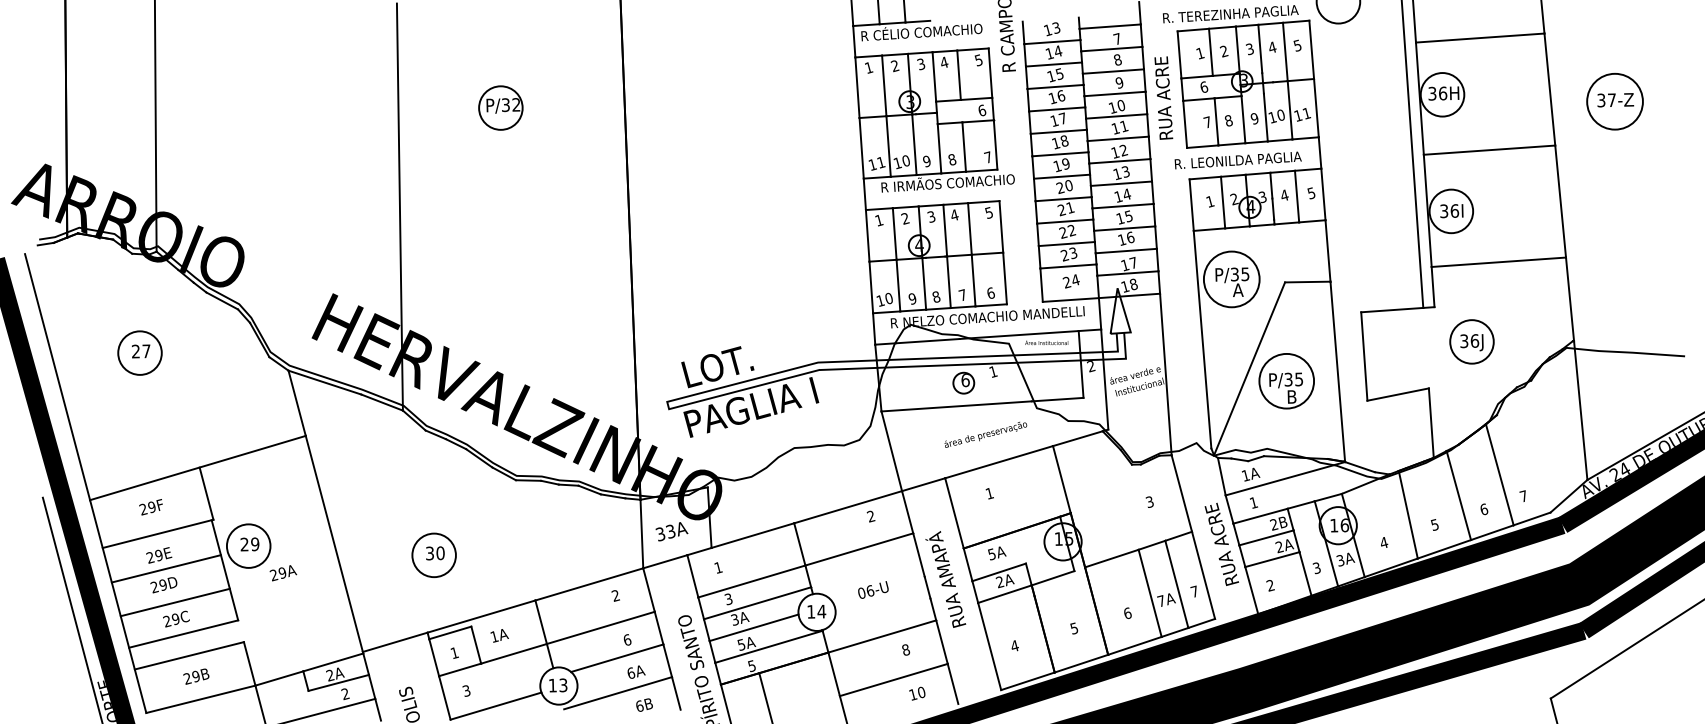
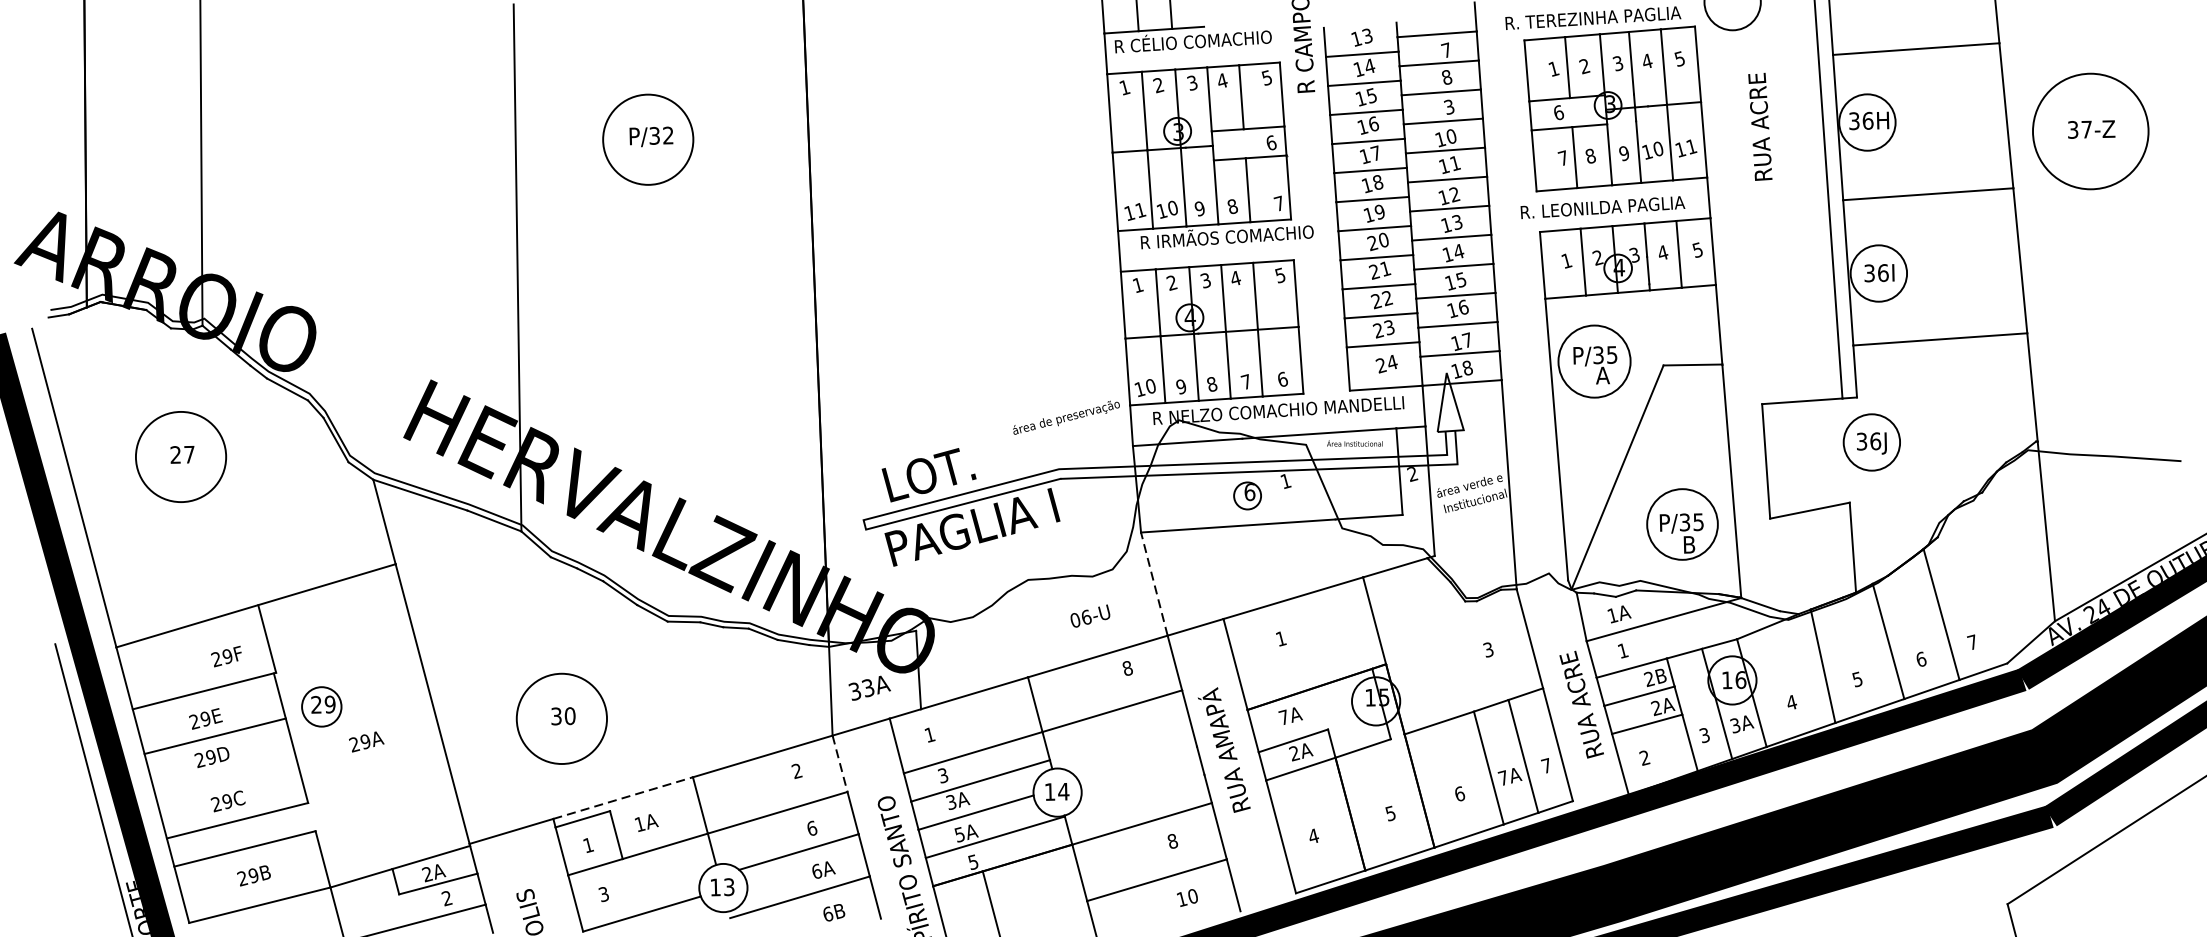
text: (1119, 82) -> (1449, 106), 9 -> 3
text: (1163, 97) -> (1759, 126), moved
circle: (1614, 101) -> (2090, 131), size x1.6
circle: (500, 107) -> (647, 138), size x1.6
part: (1471, 341) -> (1871, 441), moved
circle: (139, 352) -> (180, 456), size x1.6
part: (1286, 381) -> (1682, 524), moved
text: (985, 434) -> (1065, 417), moved
line: (891, 450) -> (1153, 583), solid -> dashed
text: (150, 507) -> (225, 656), moved
text: (870, 516) -> (1126, 668), 2 -> 8
circle: (248, 545) -> (321, 706), size x0.7
text: (991, 554) -> (1283, 717), 5A -> 7A
circle: (433, 555) -> (561, 719), size x1.6
text: (873, 589) -> (1090, 615), moved
line: (649, 590) -> (840, 764), solid -> dashed
line: (174, 602) -> (225, 779), removed
line: (481, 616) -> (623, 798), solid -> dashed

